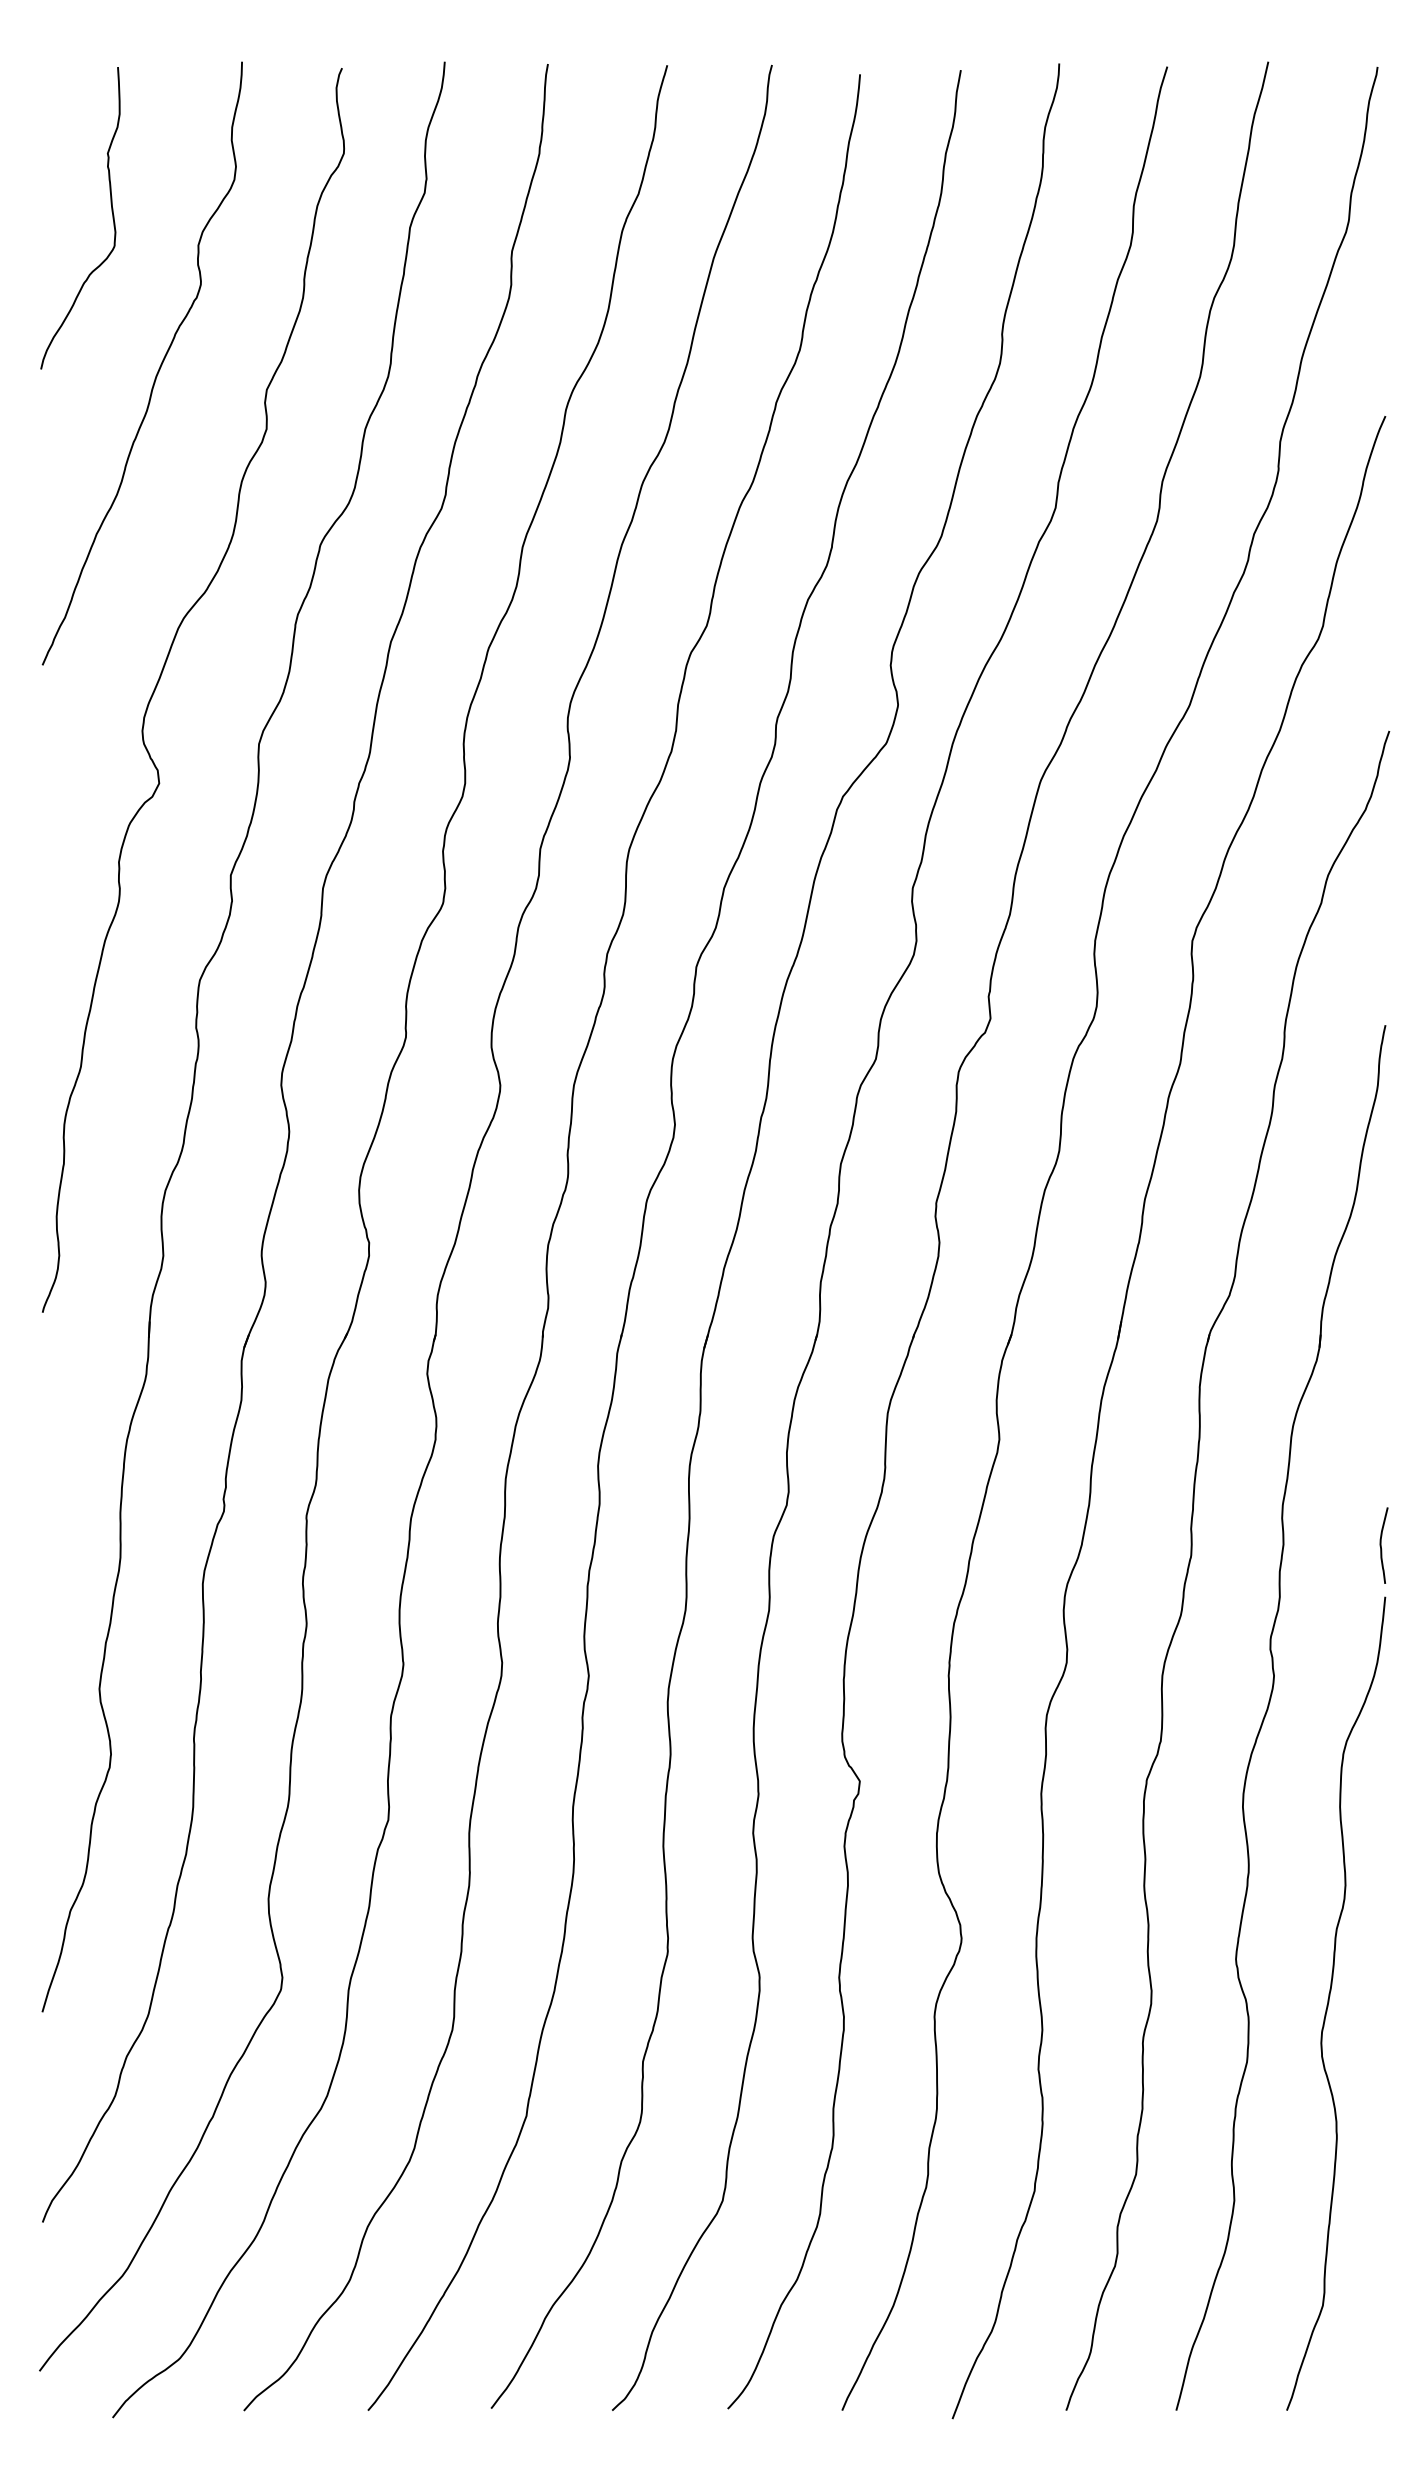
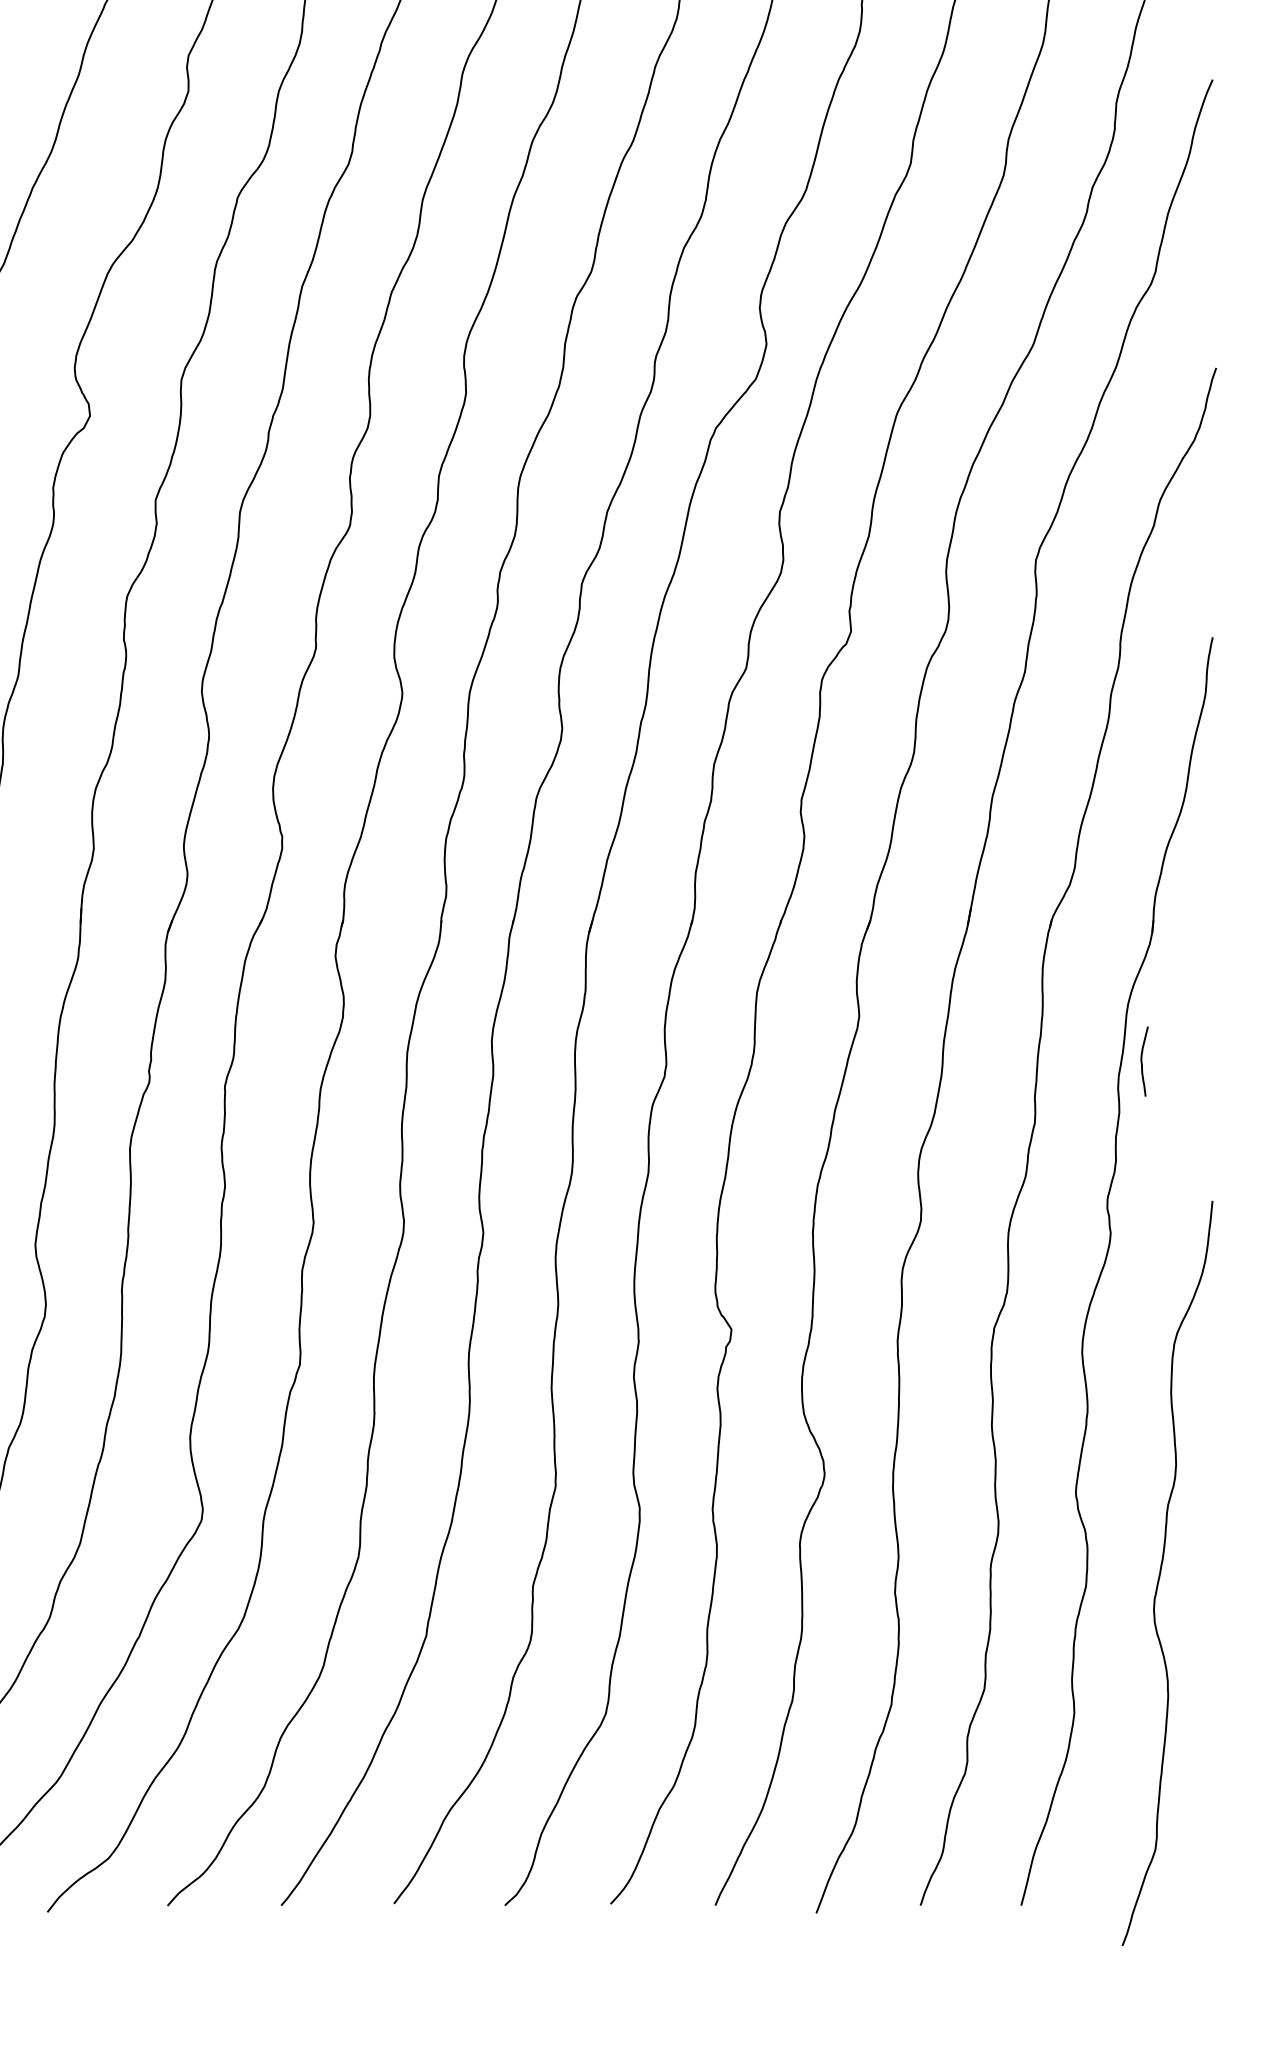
curve: (1381, 1545) -> (1142, 1061), moved
curve: (1329, 2002) -> (1161, 1572), moved

